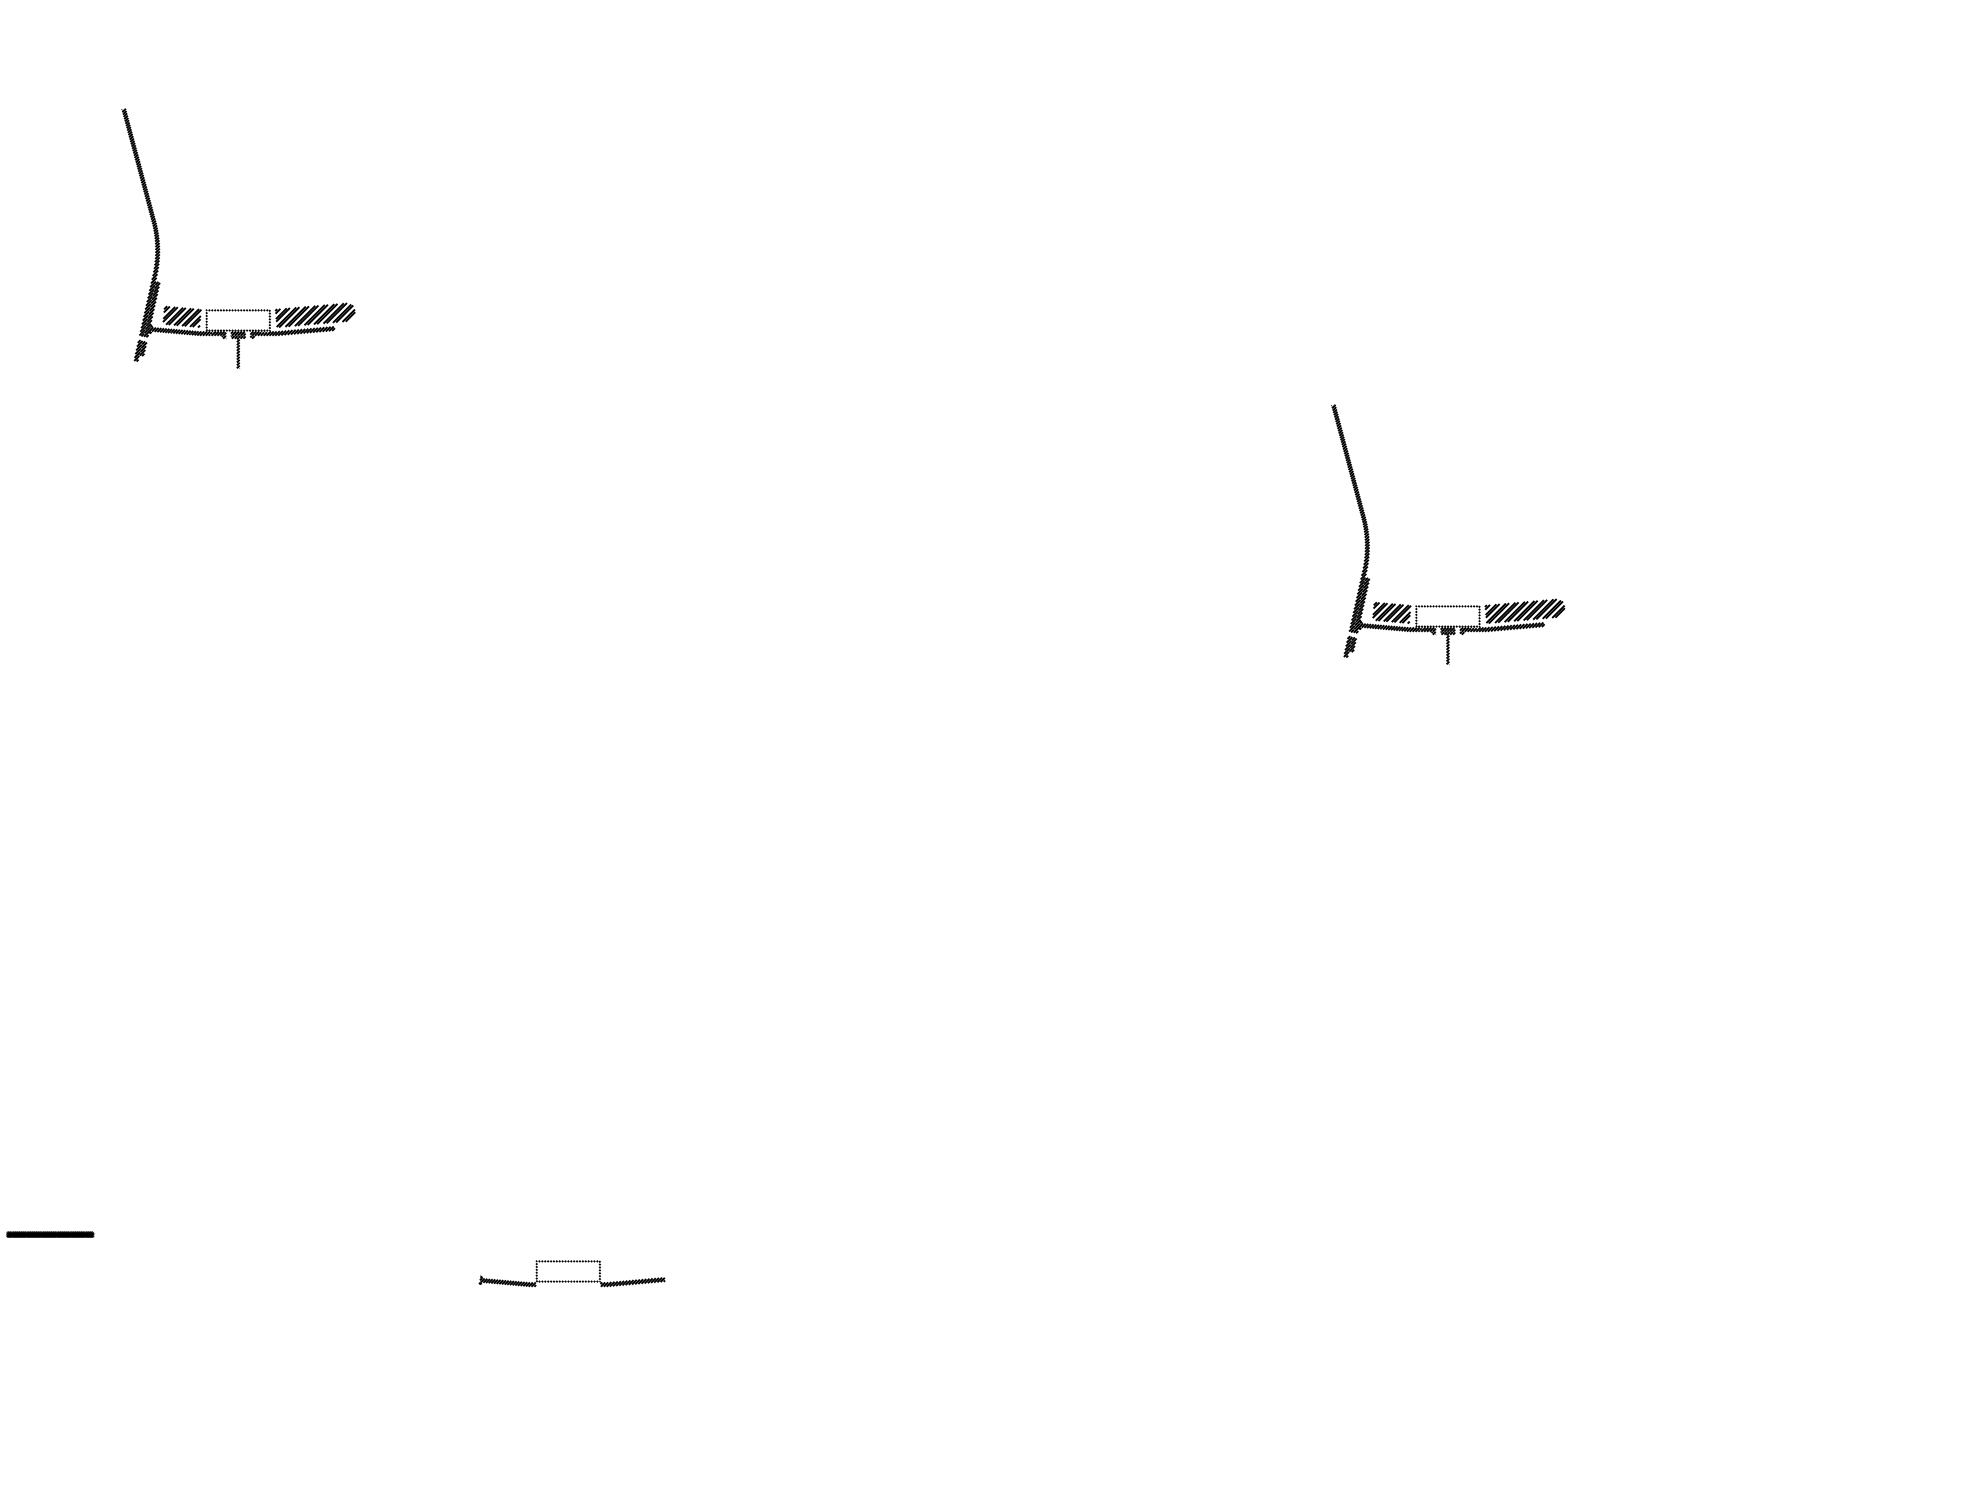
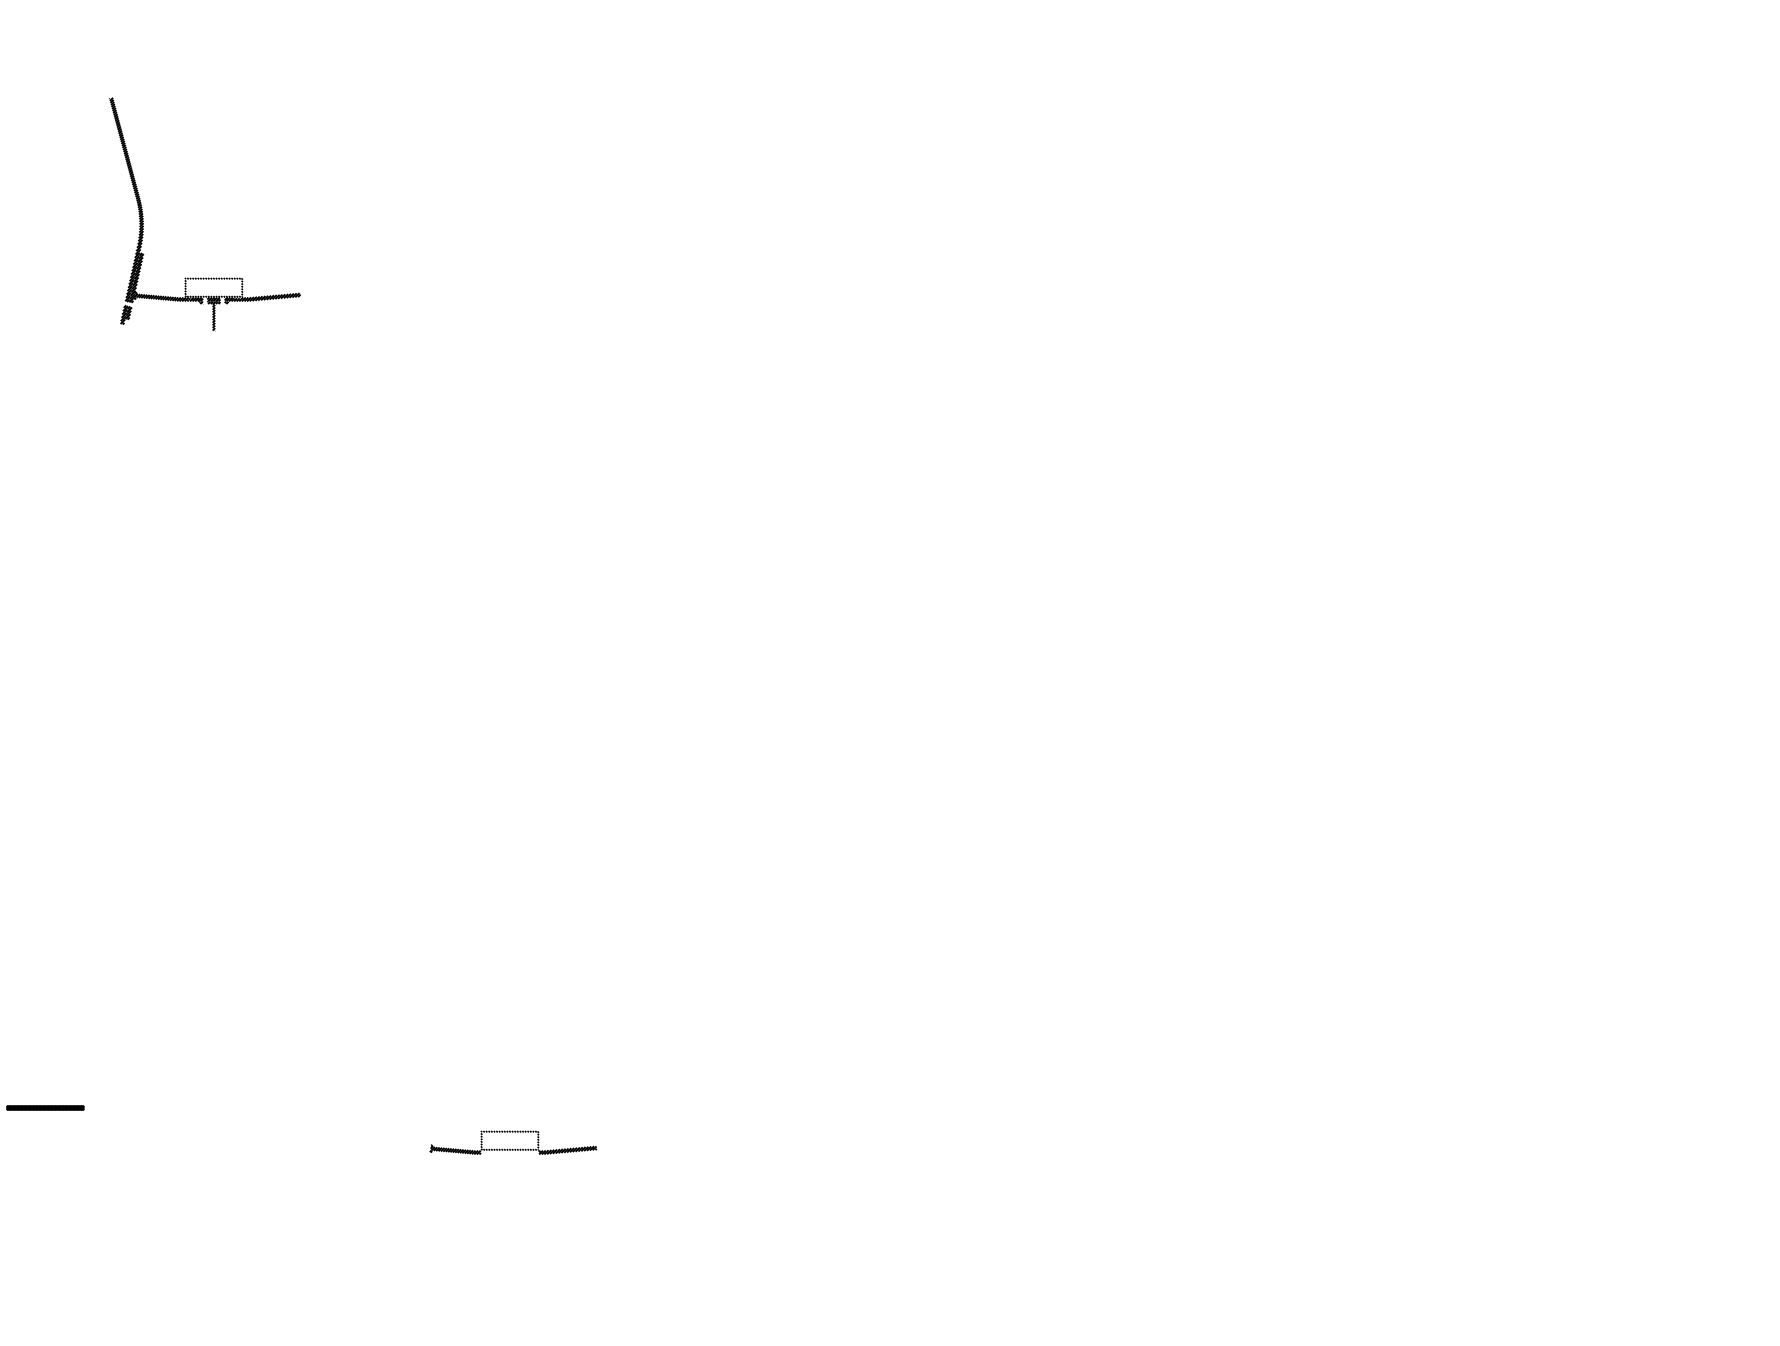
hatch: (315, 315) -> (283, 283), removed
hatch: (182, 316) -> (163, 284), removed
part: (1448, 605) -> (1299, 543), removed

